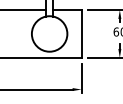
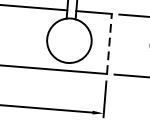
line: (81, 33) -> (109, 43), solid -> dashed

